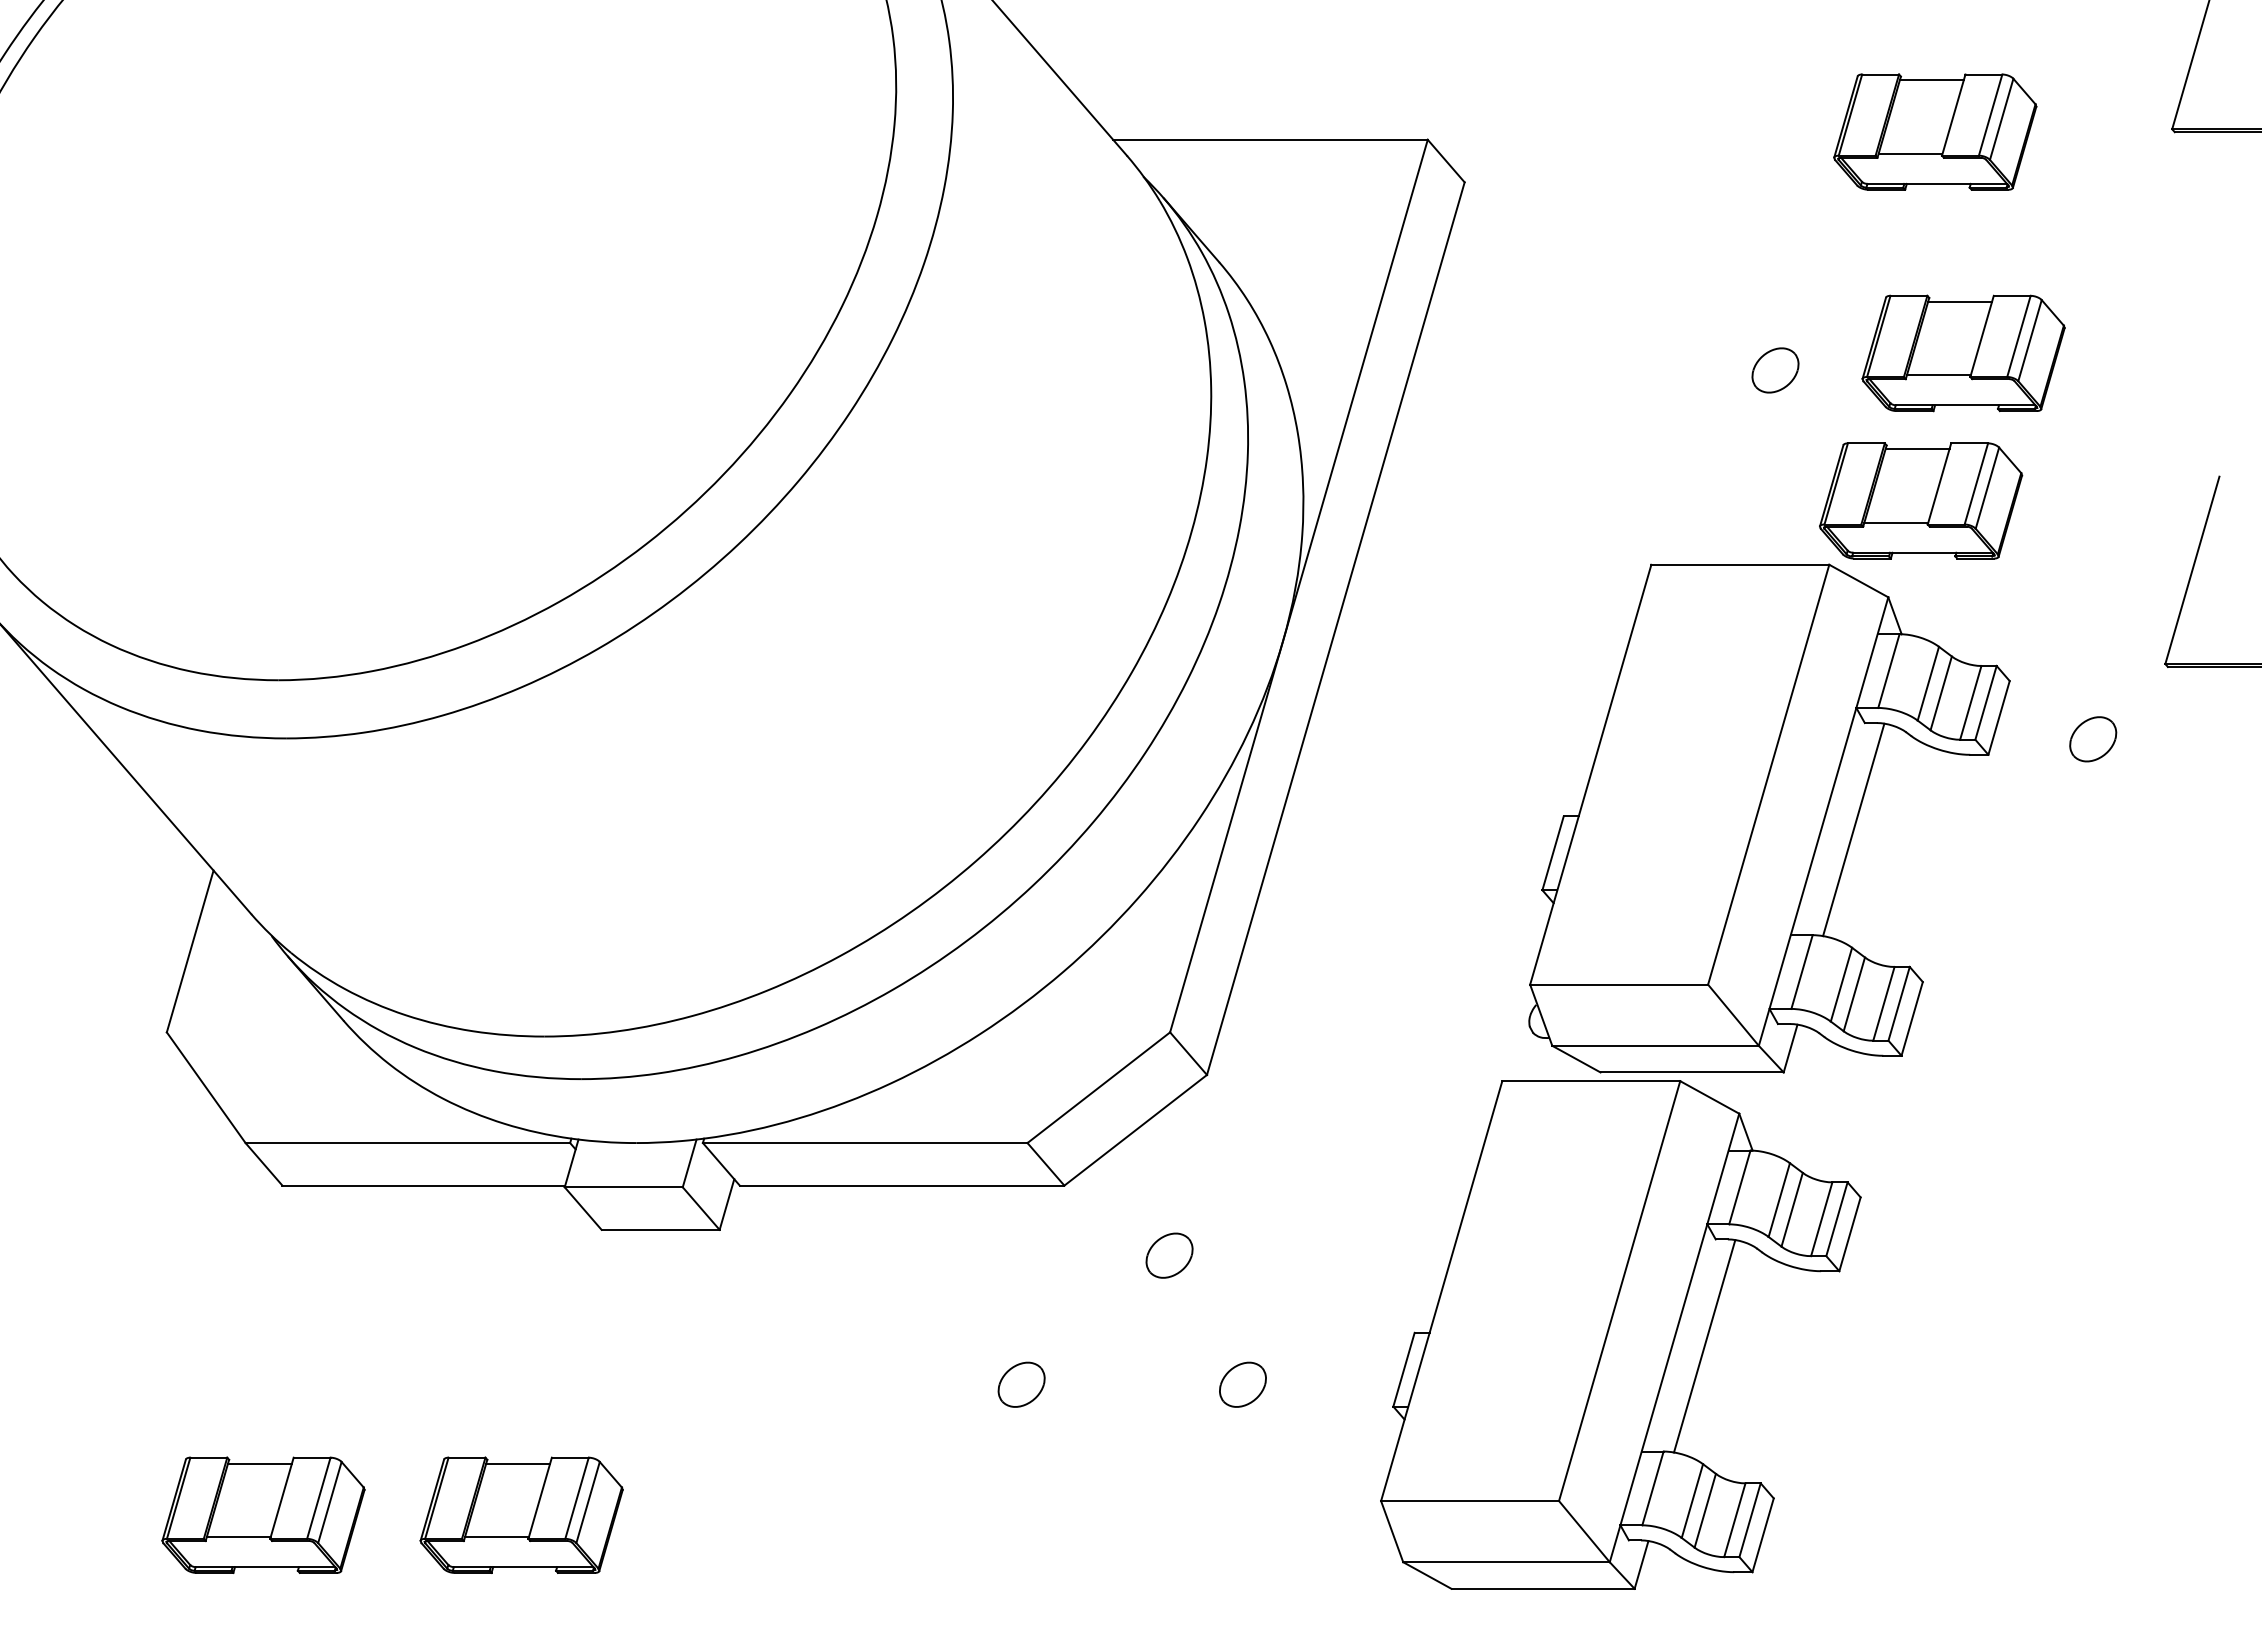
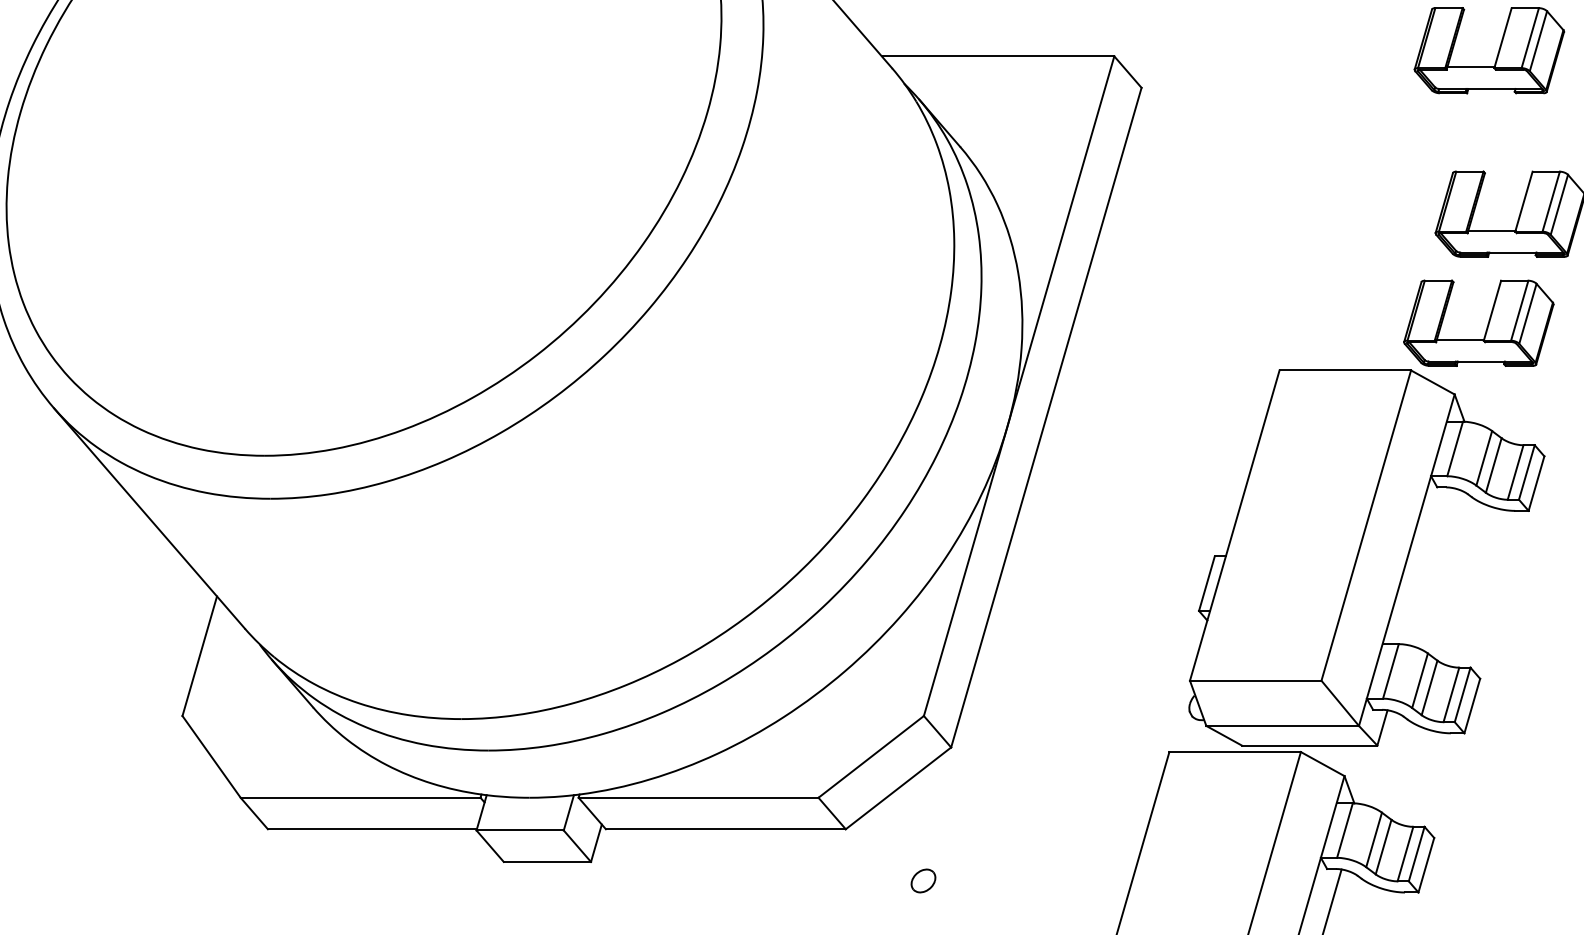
line: (1931, 80) -> (1486, 12), removed
line: (1960, 301) -> (1508, 175), removed
part: (1775, 370) -> (1371, 226), removed
line: (1917, 449) -> (1476, 285), removed
line: (1853, 829) -> (1428, 566), removed
part: (1169, 1255) -> (923, 880), size x0.7

